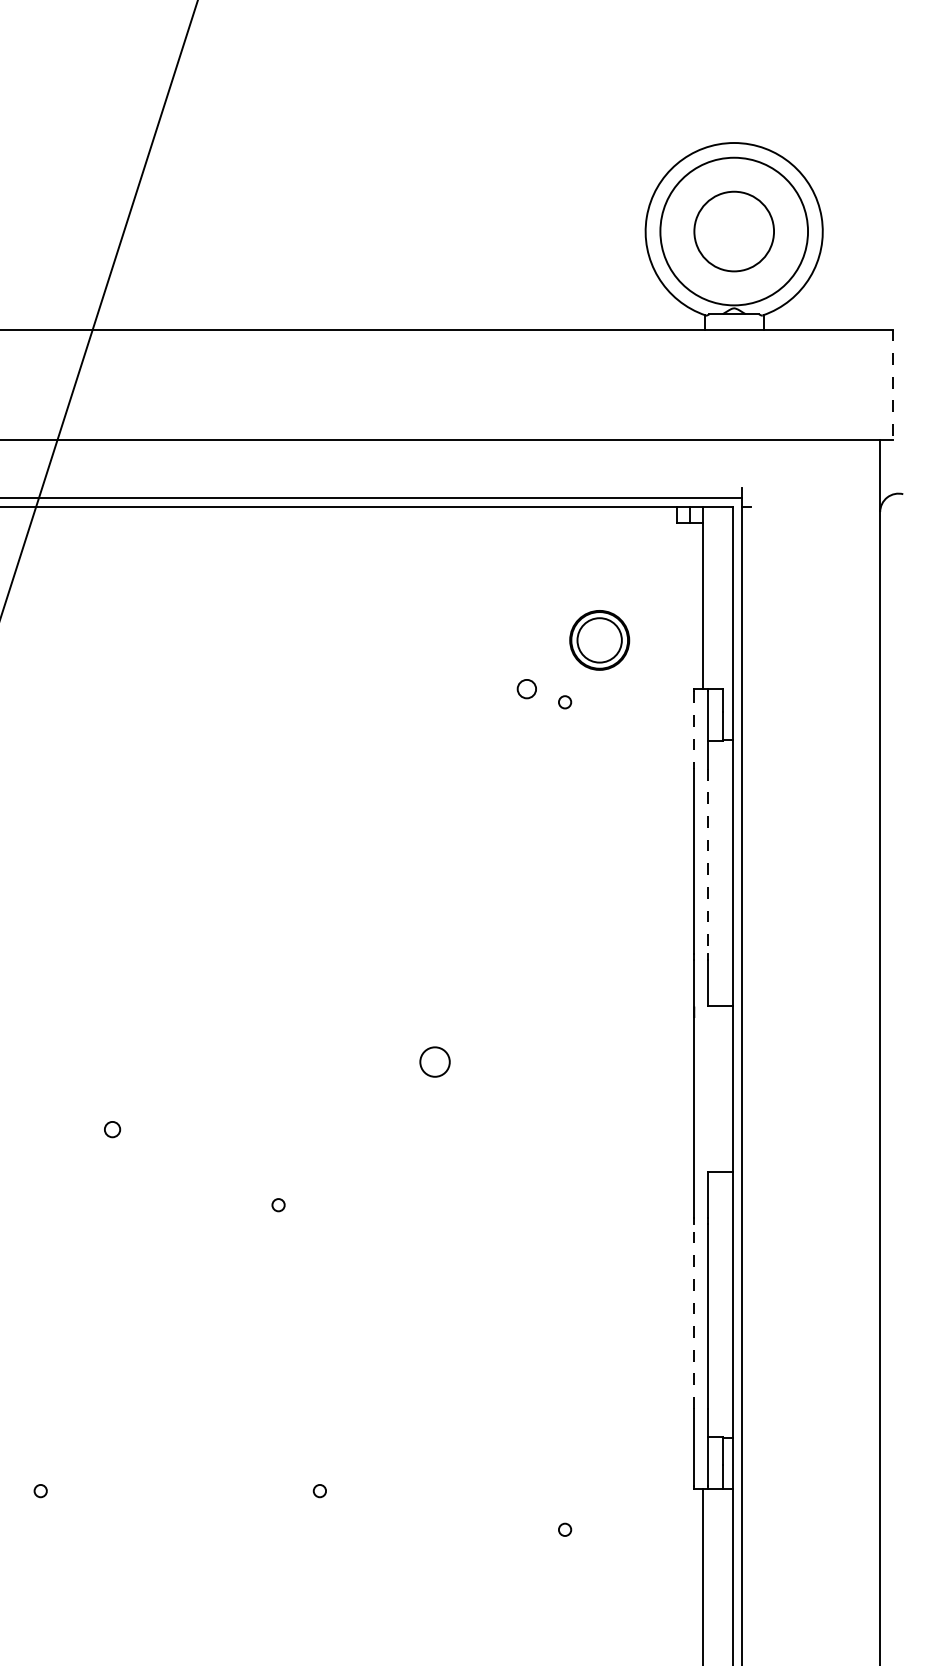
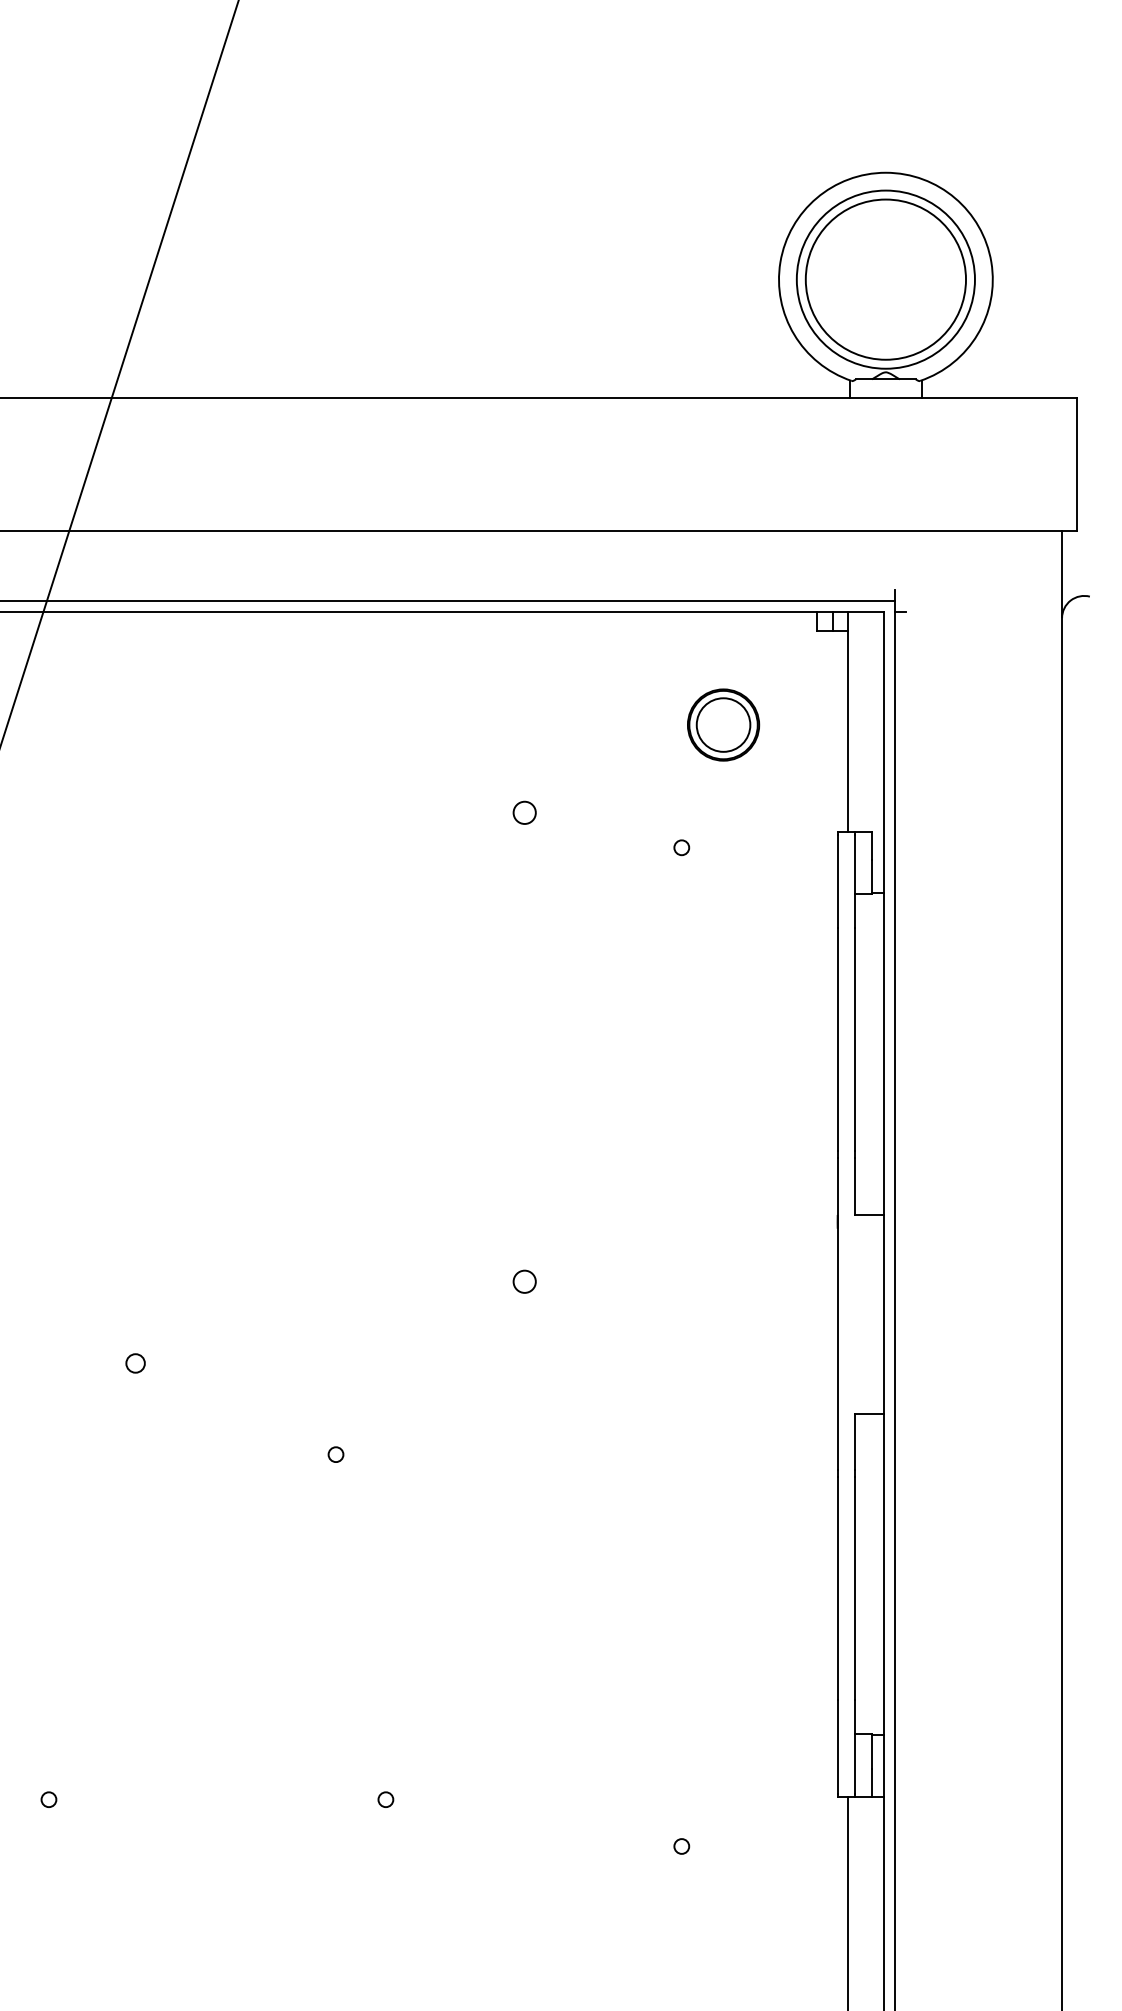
circle: (733, 231) -> (885, 279), size x1.67
line: (892, 384) -> (1077, 464), dashed -> solid
part: (599, 639) -> (723, 724), moved
circle: (526, 688) -> (524, 812), moved
line: (694, 730) -> (837, 881), dashed -> solid
line: (708, 861) -> (854, 1039), dashed -> solid
circle: (434, 1061) -> (524, 1281), size x0.62
line: (694, 1316) -> (837, 1588), dashed -> solid

